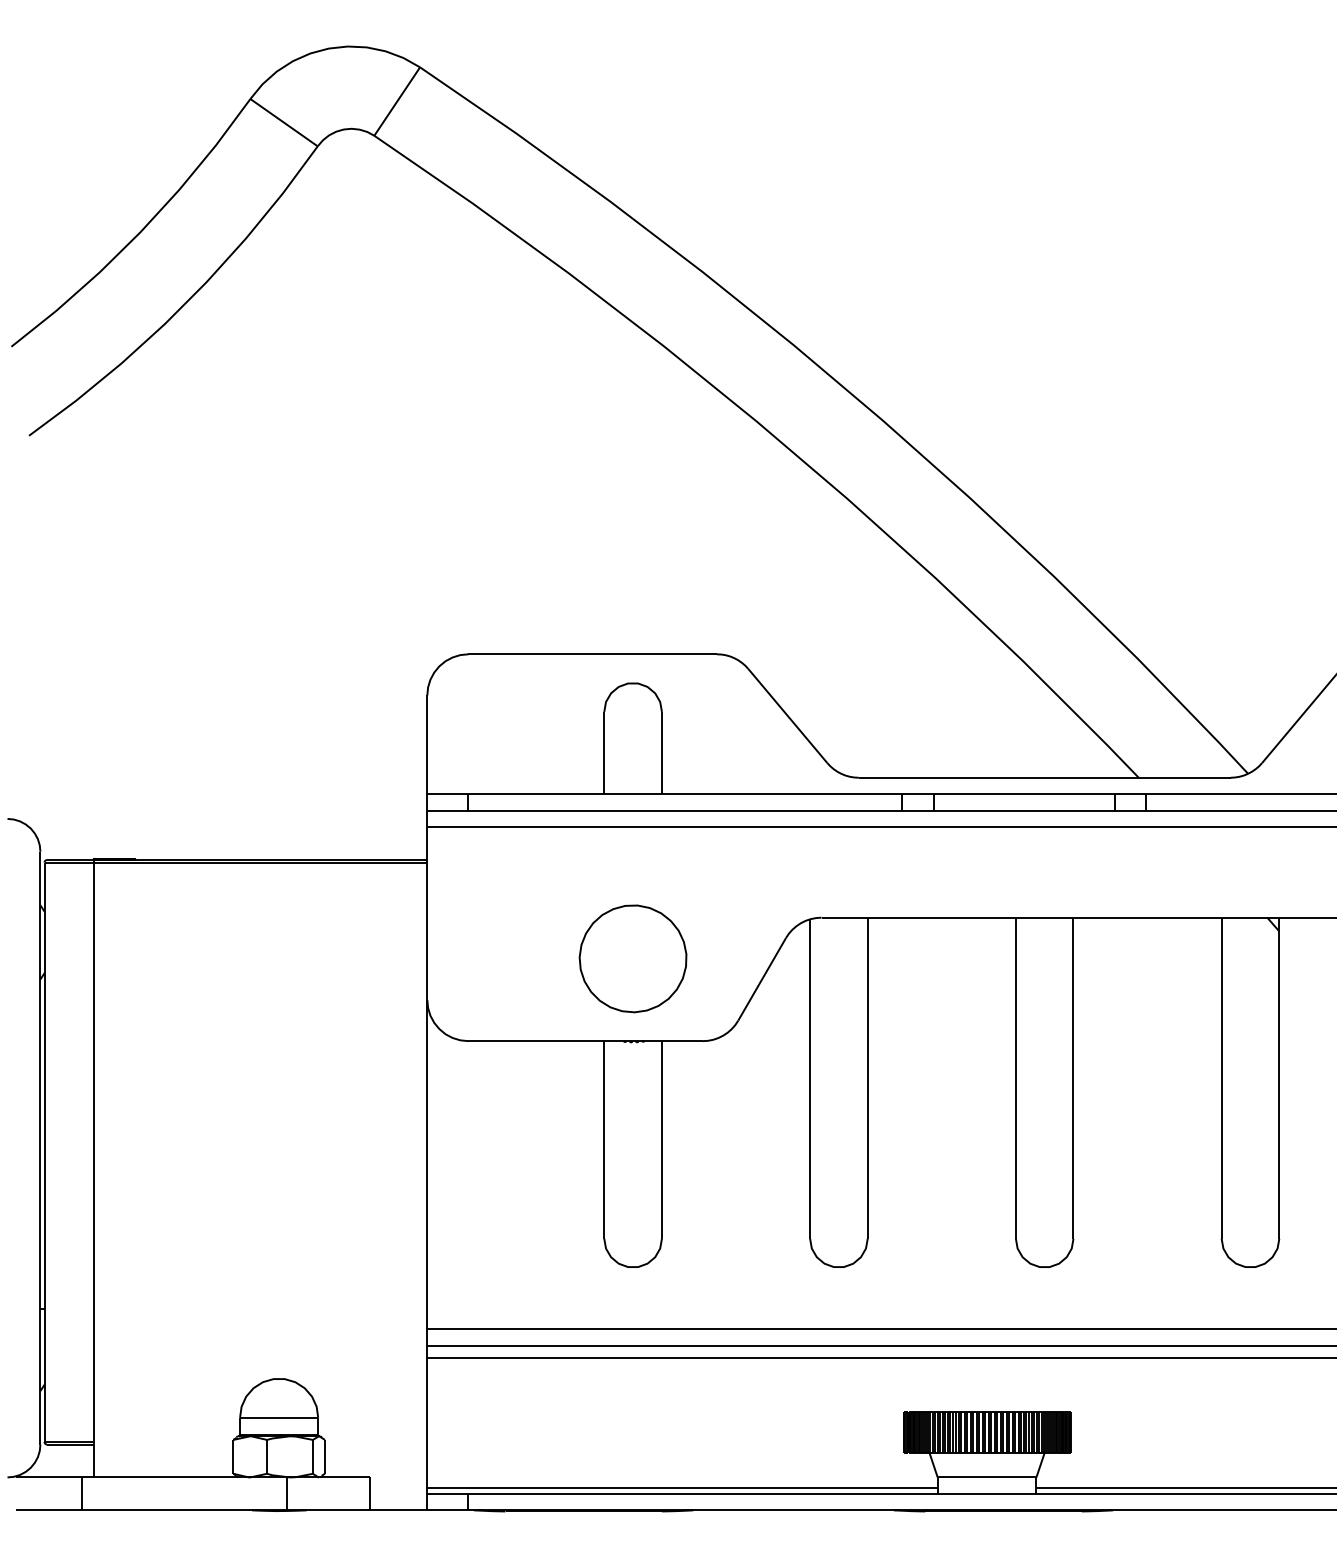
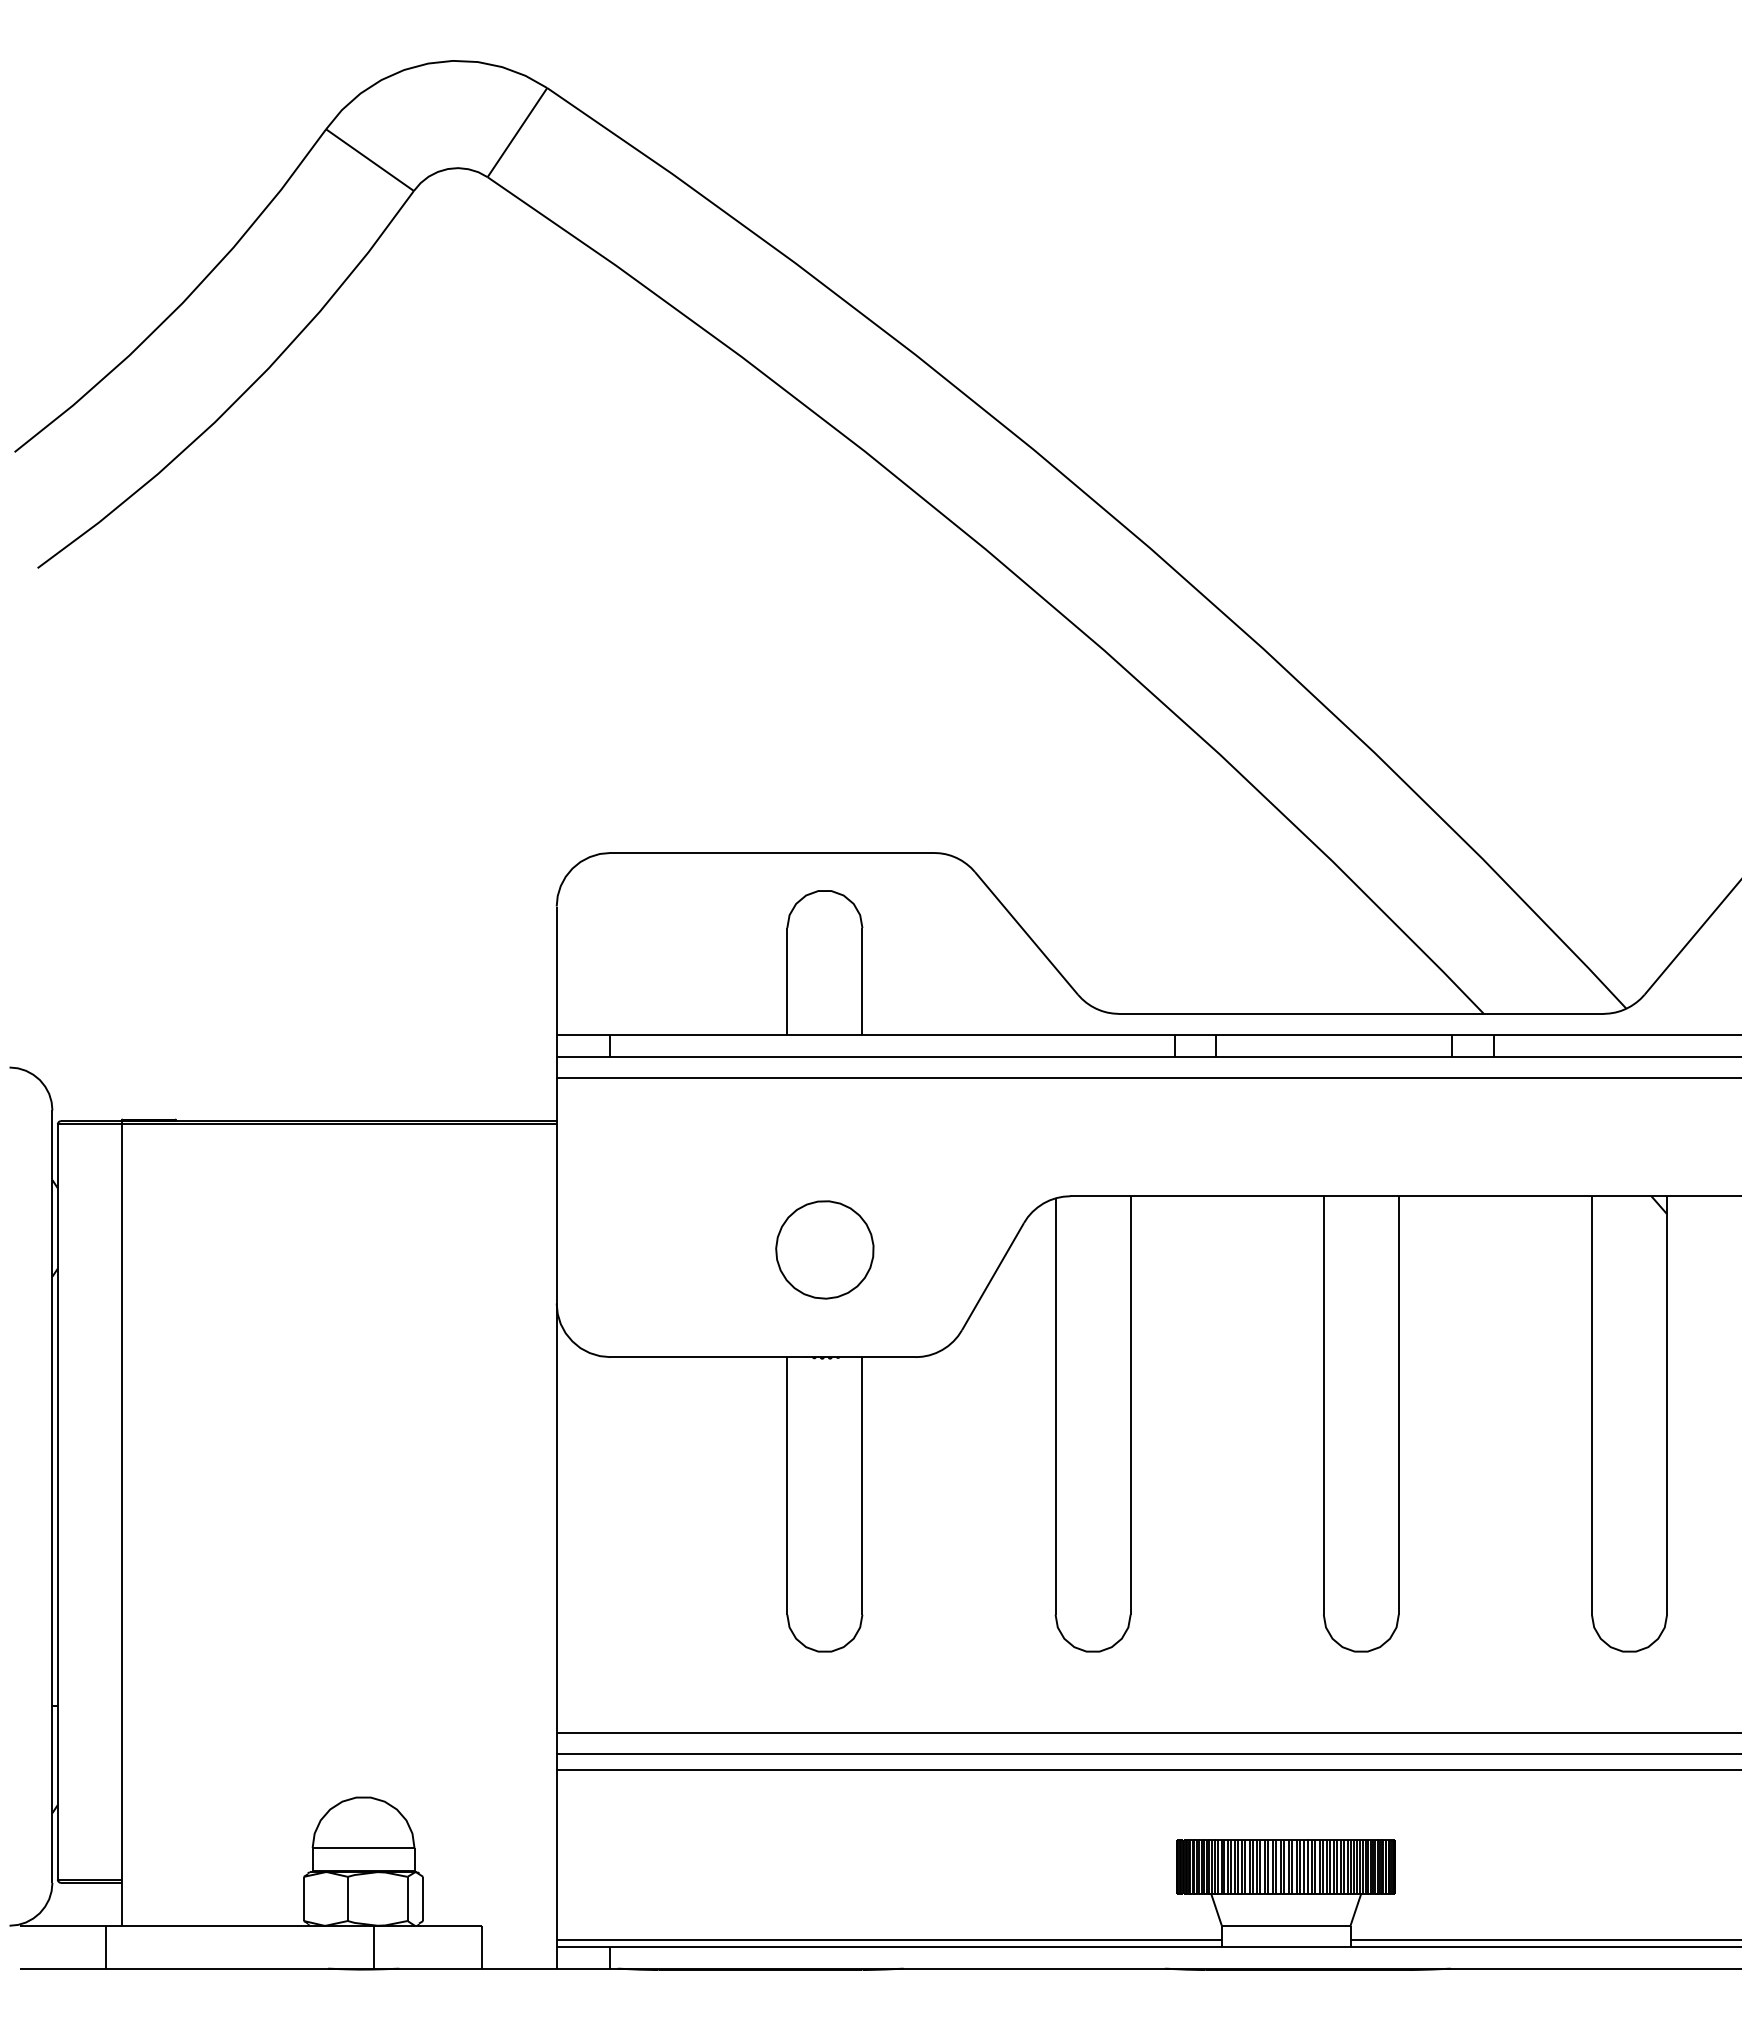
part: (632, 958) -> (824, 1249), size x0.7

